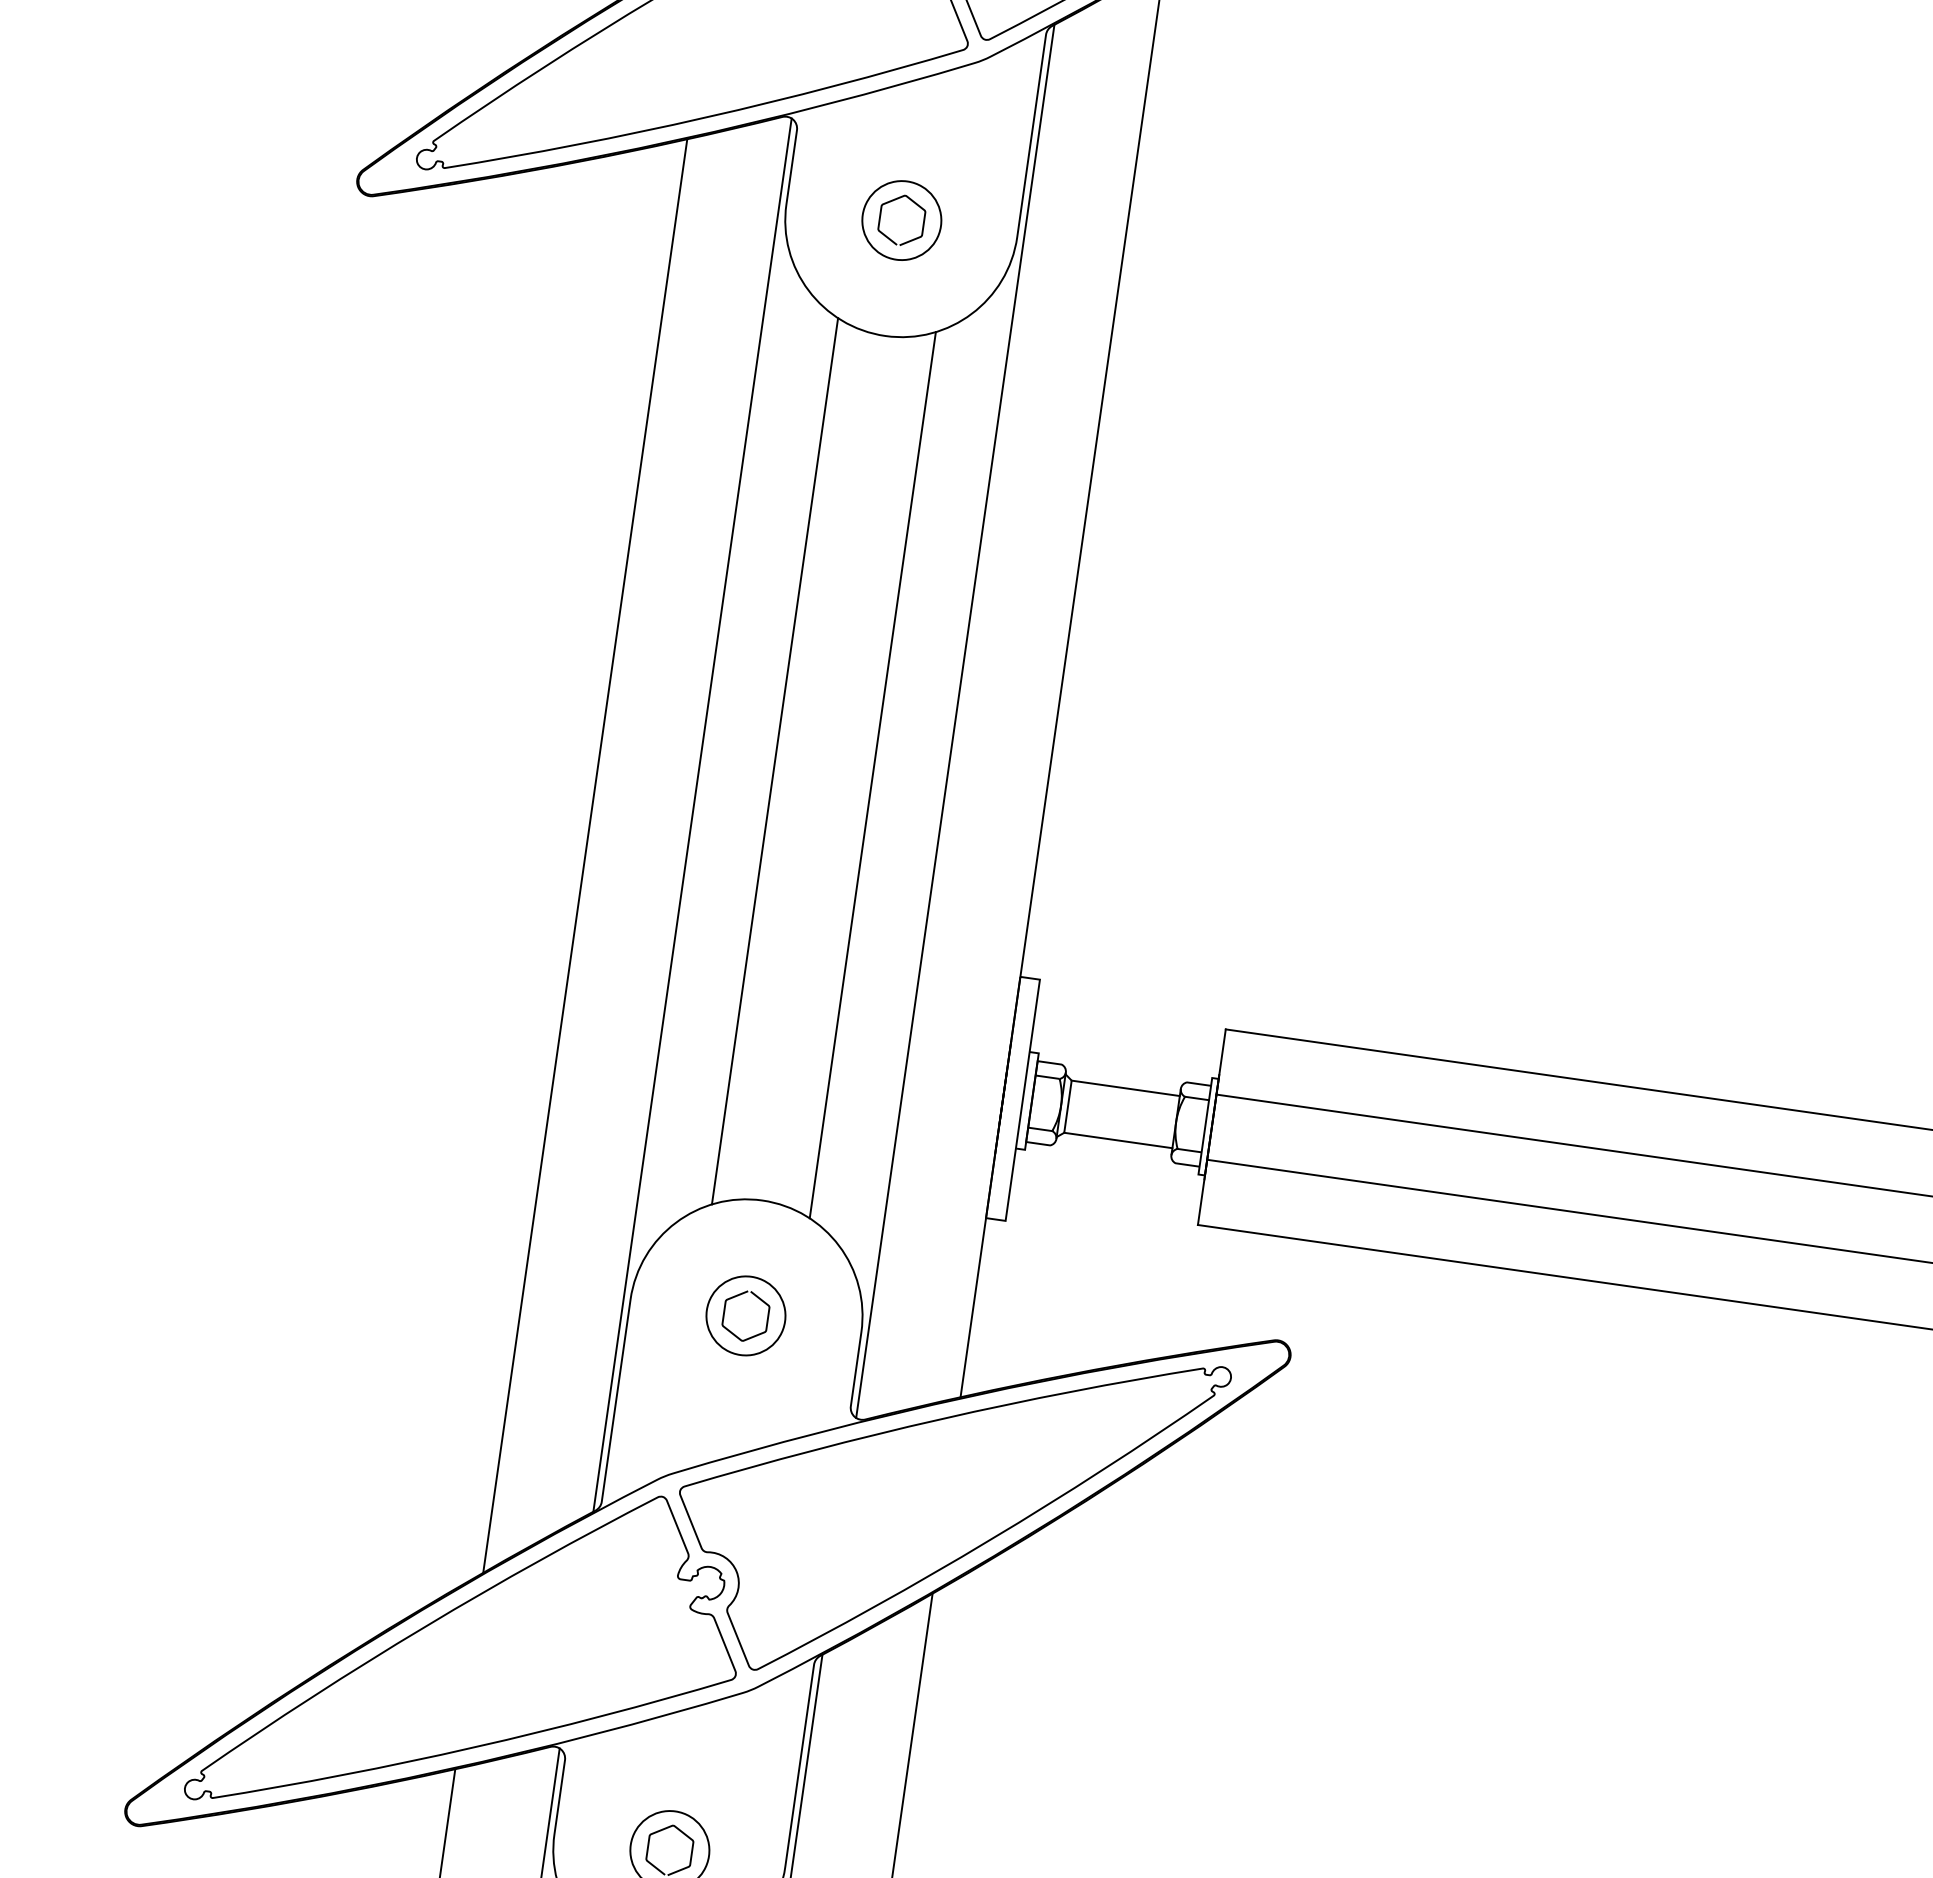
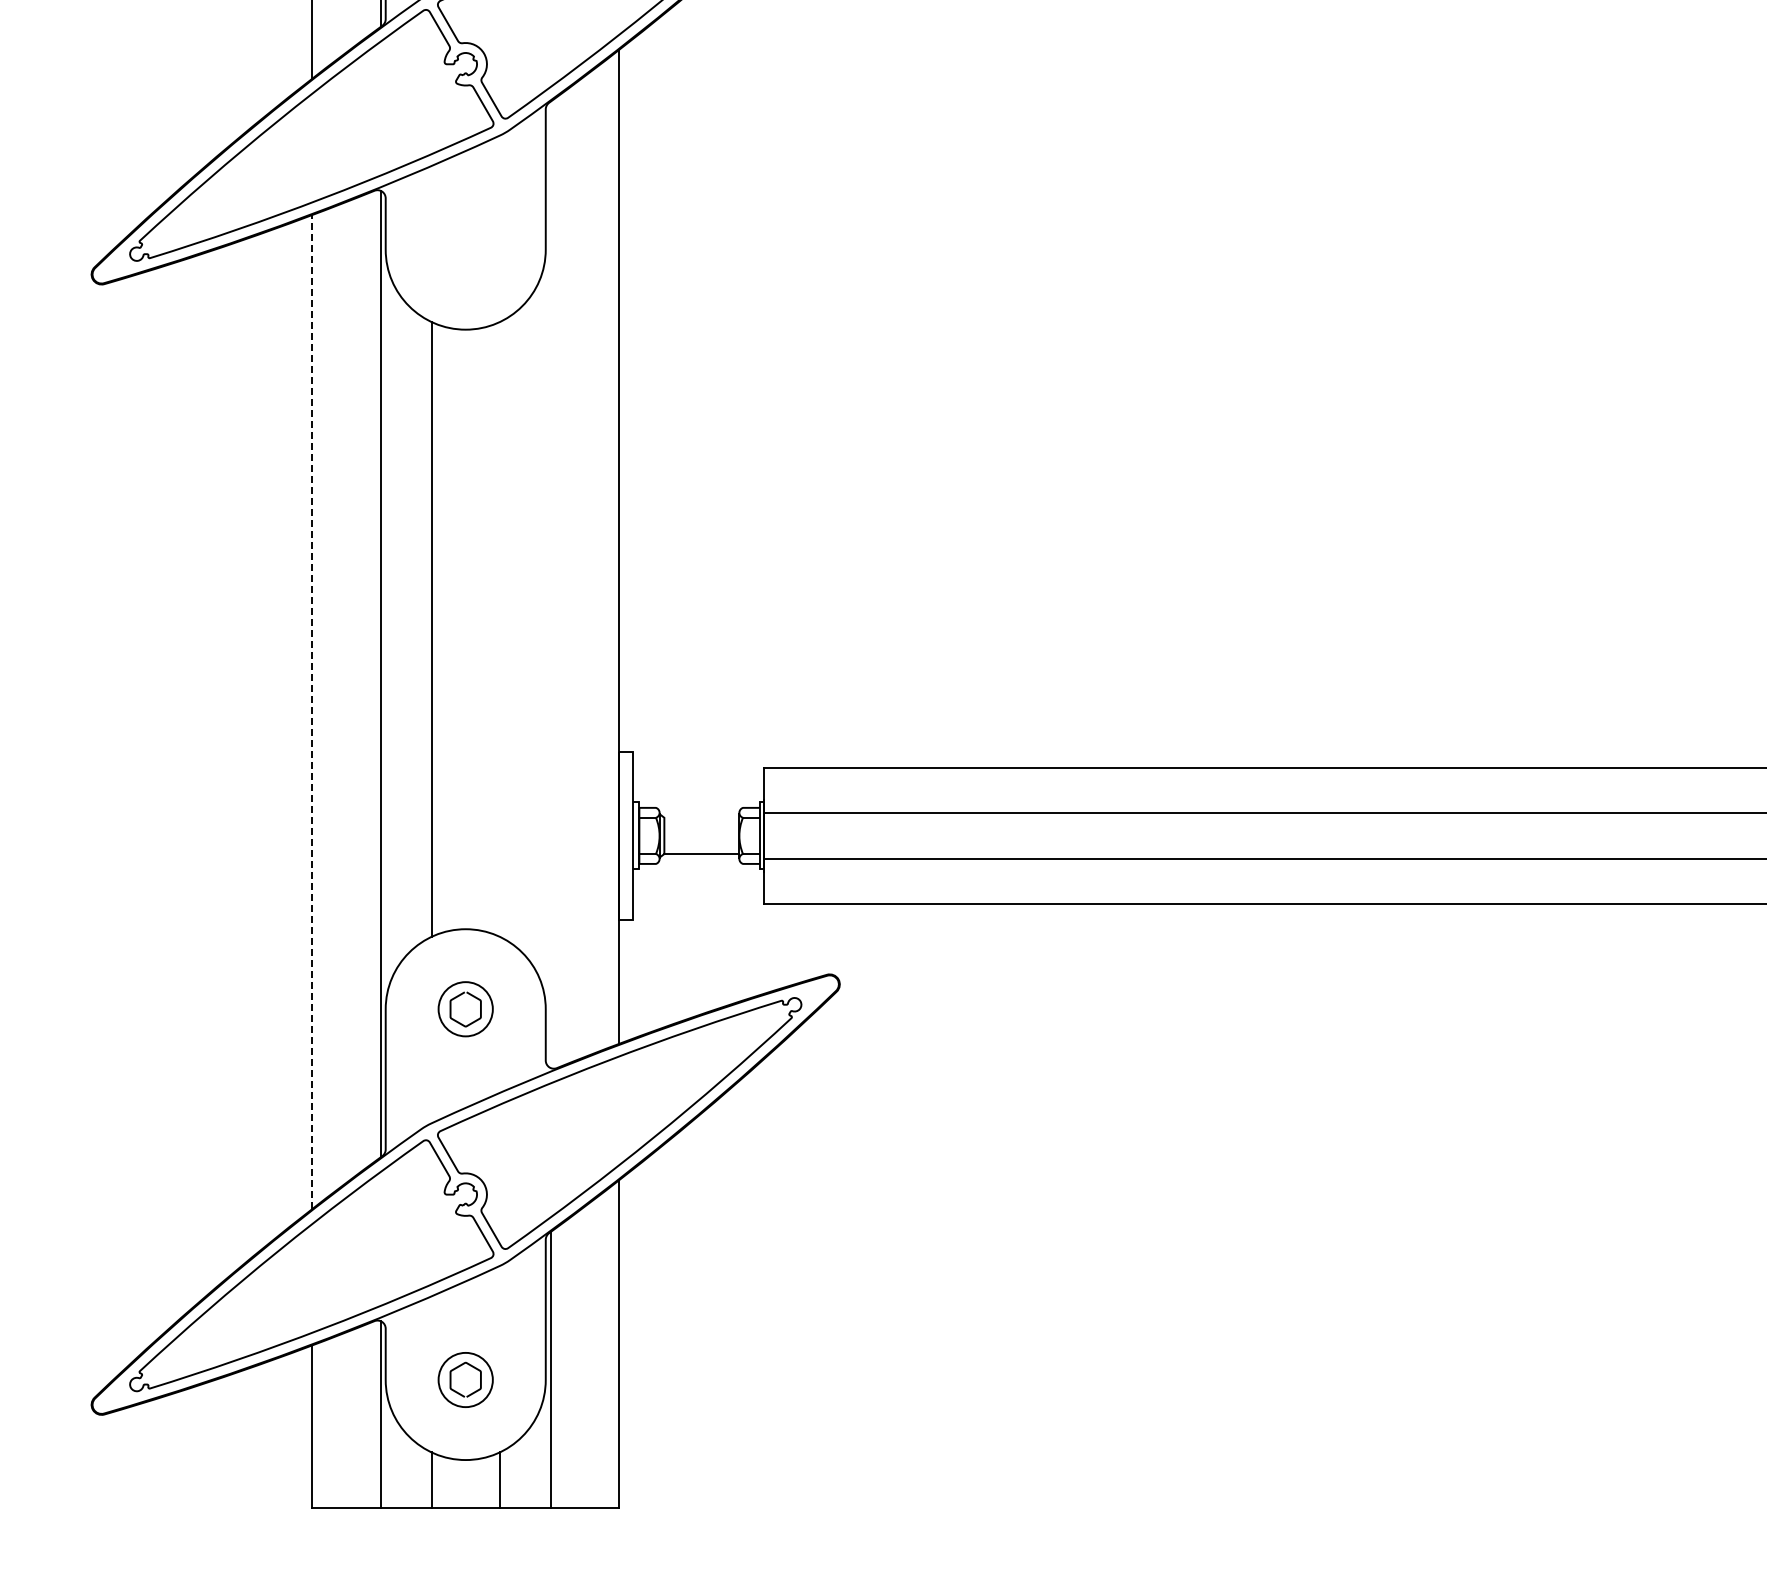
part: (901, 220) -> (465, 249), removed
line: (955, 720) -> (550, 584), removed
line: (872, 775) -> (499, 629), removed
line: (586, 855) -> (312, 711), solid -> dashed
line: (1125, 1087) -> (701, 817), removed

